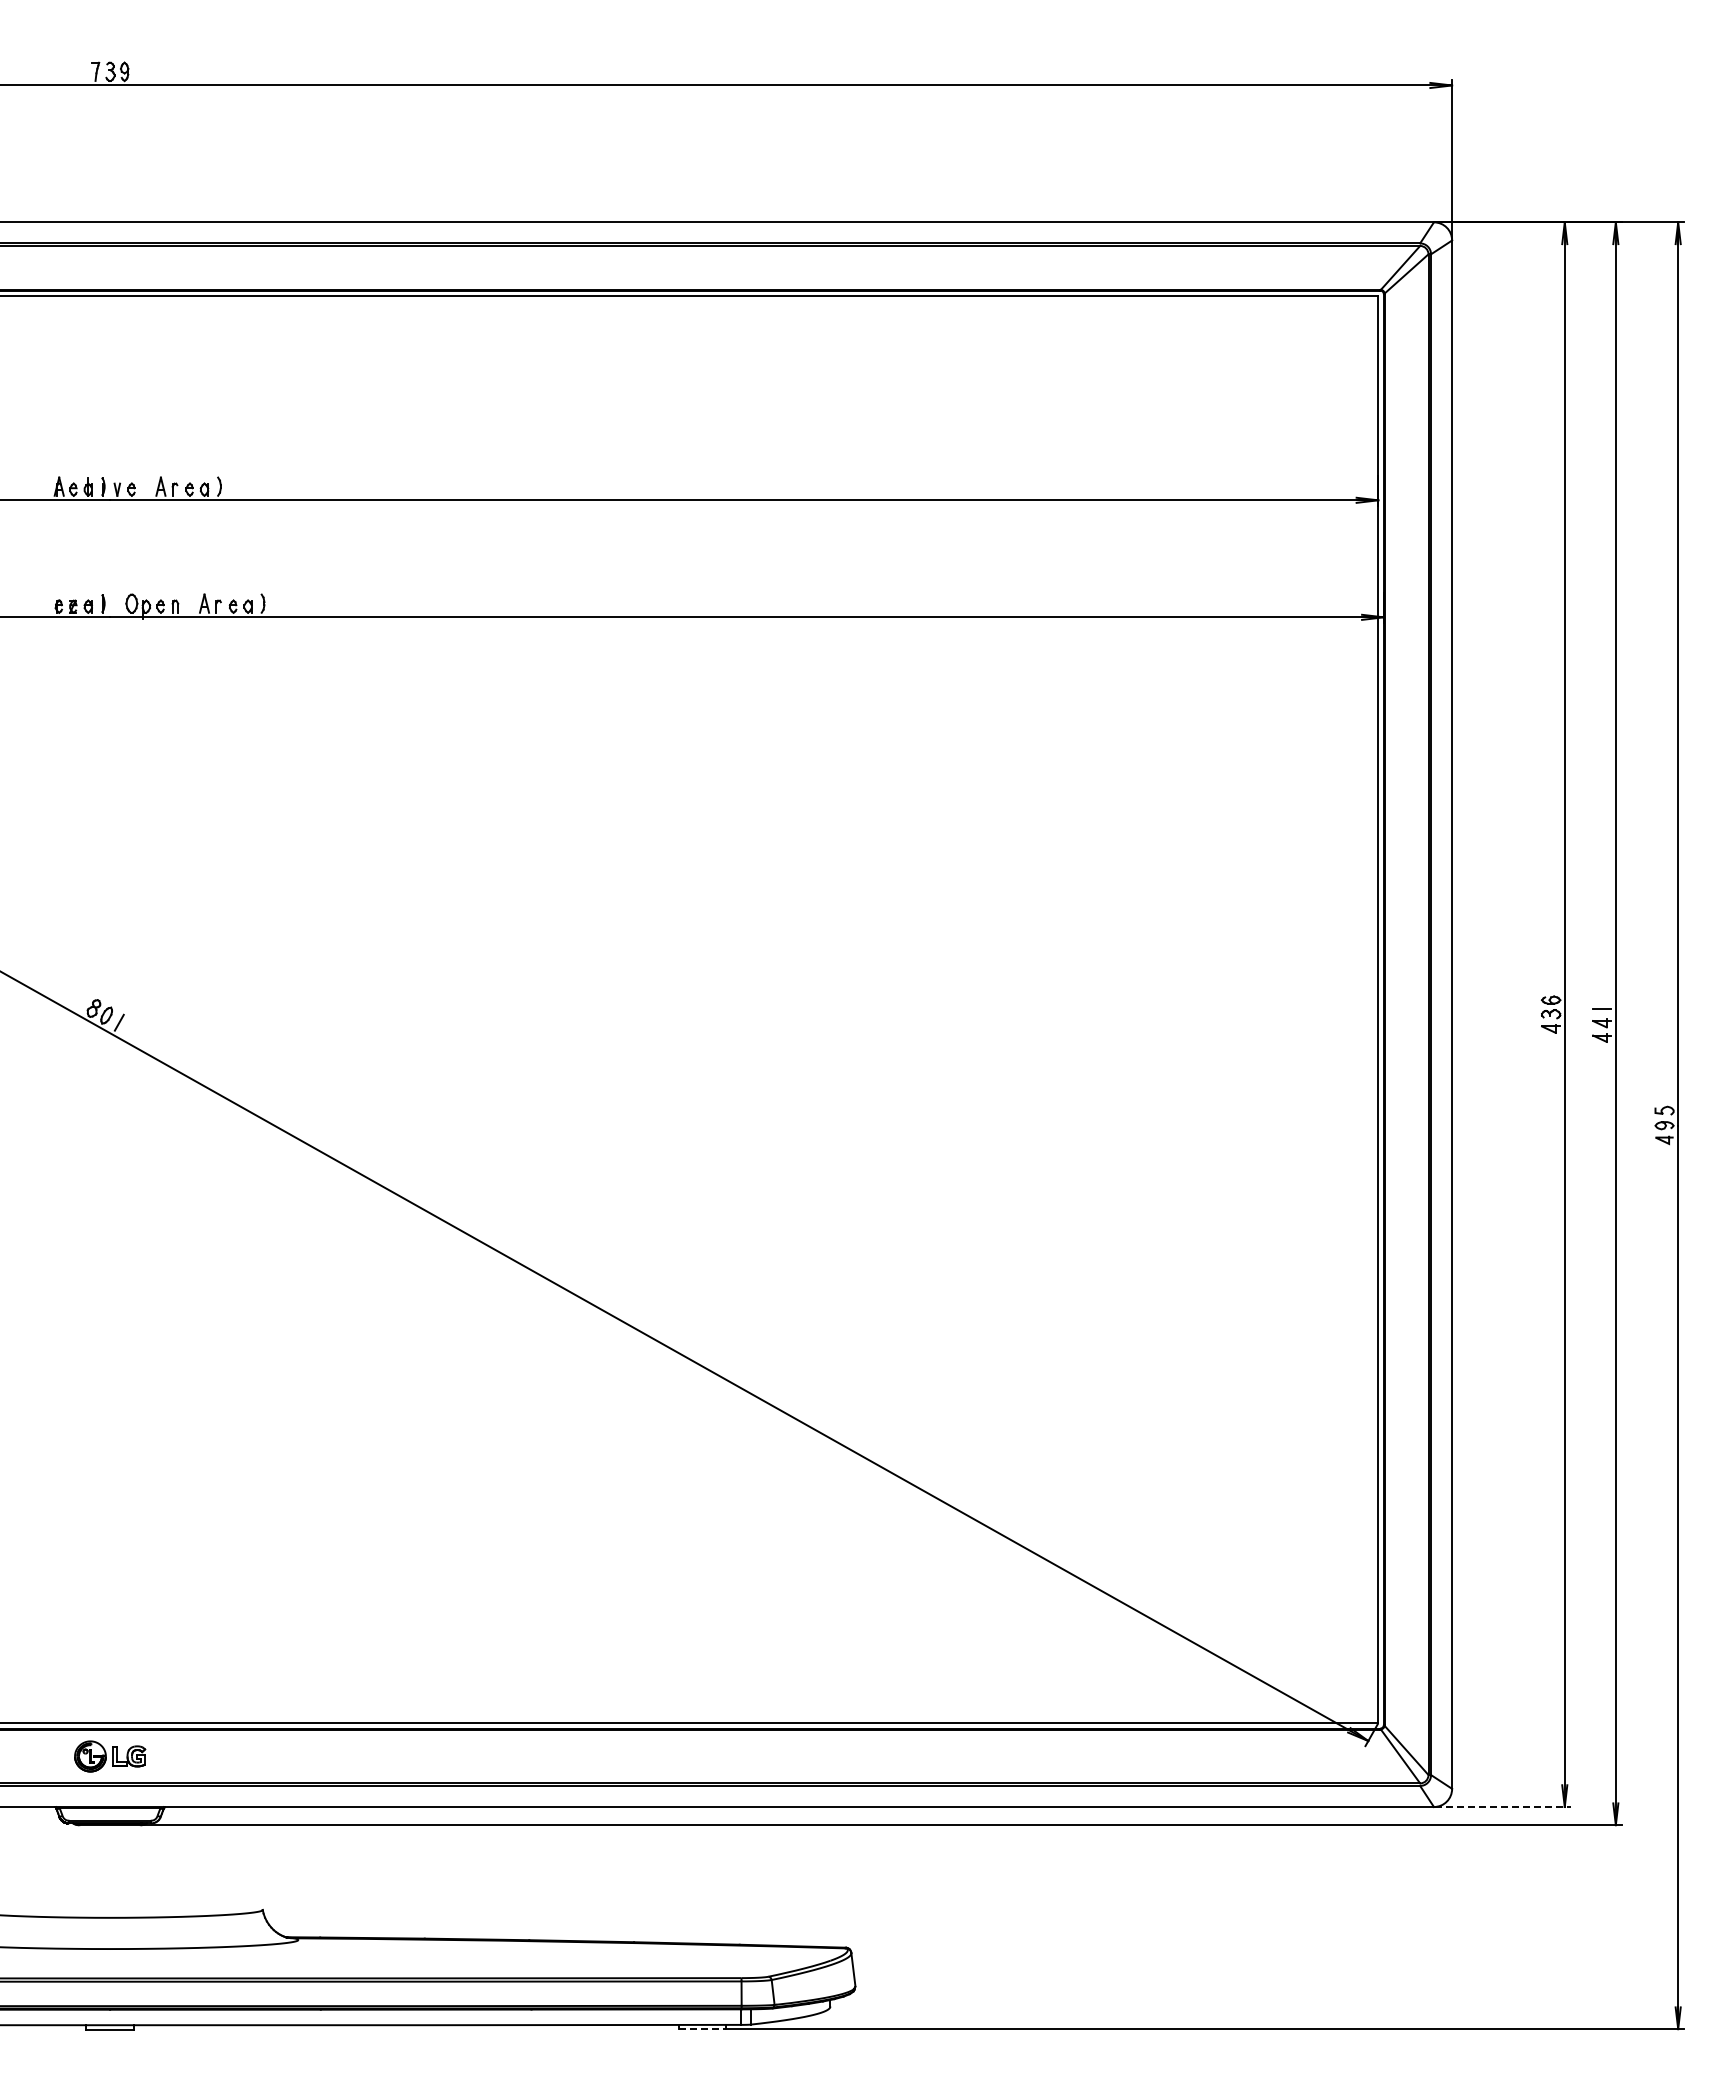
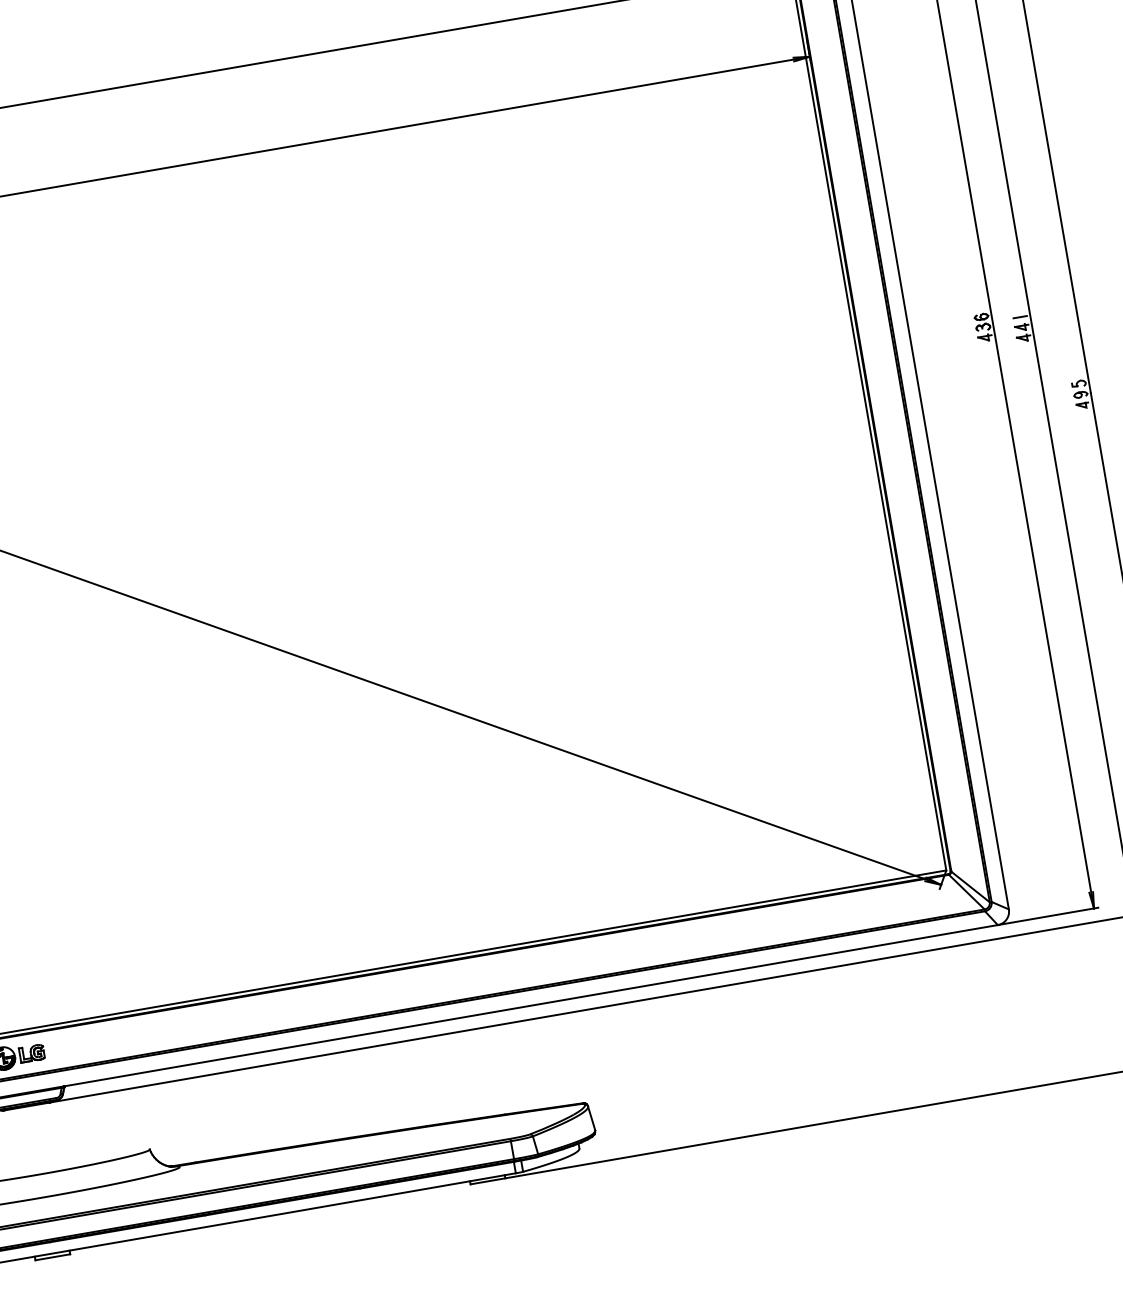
line: (1503, 1807) -> (1049, 916), dashed -> solid
line: (702, 2029) -> (488, 1181), dashed -> solid

